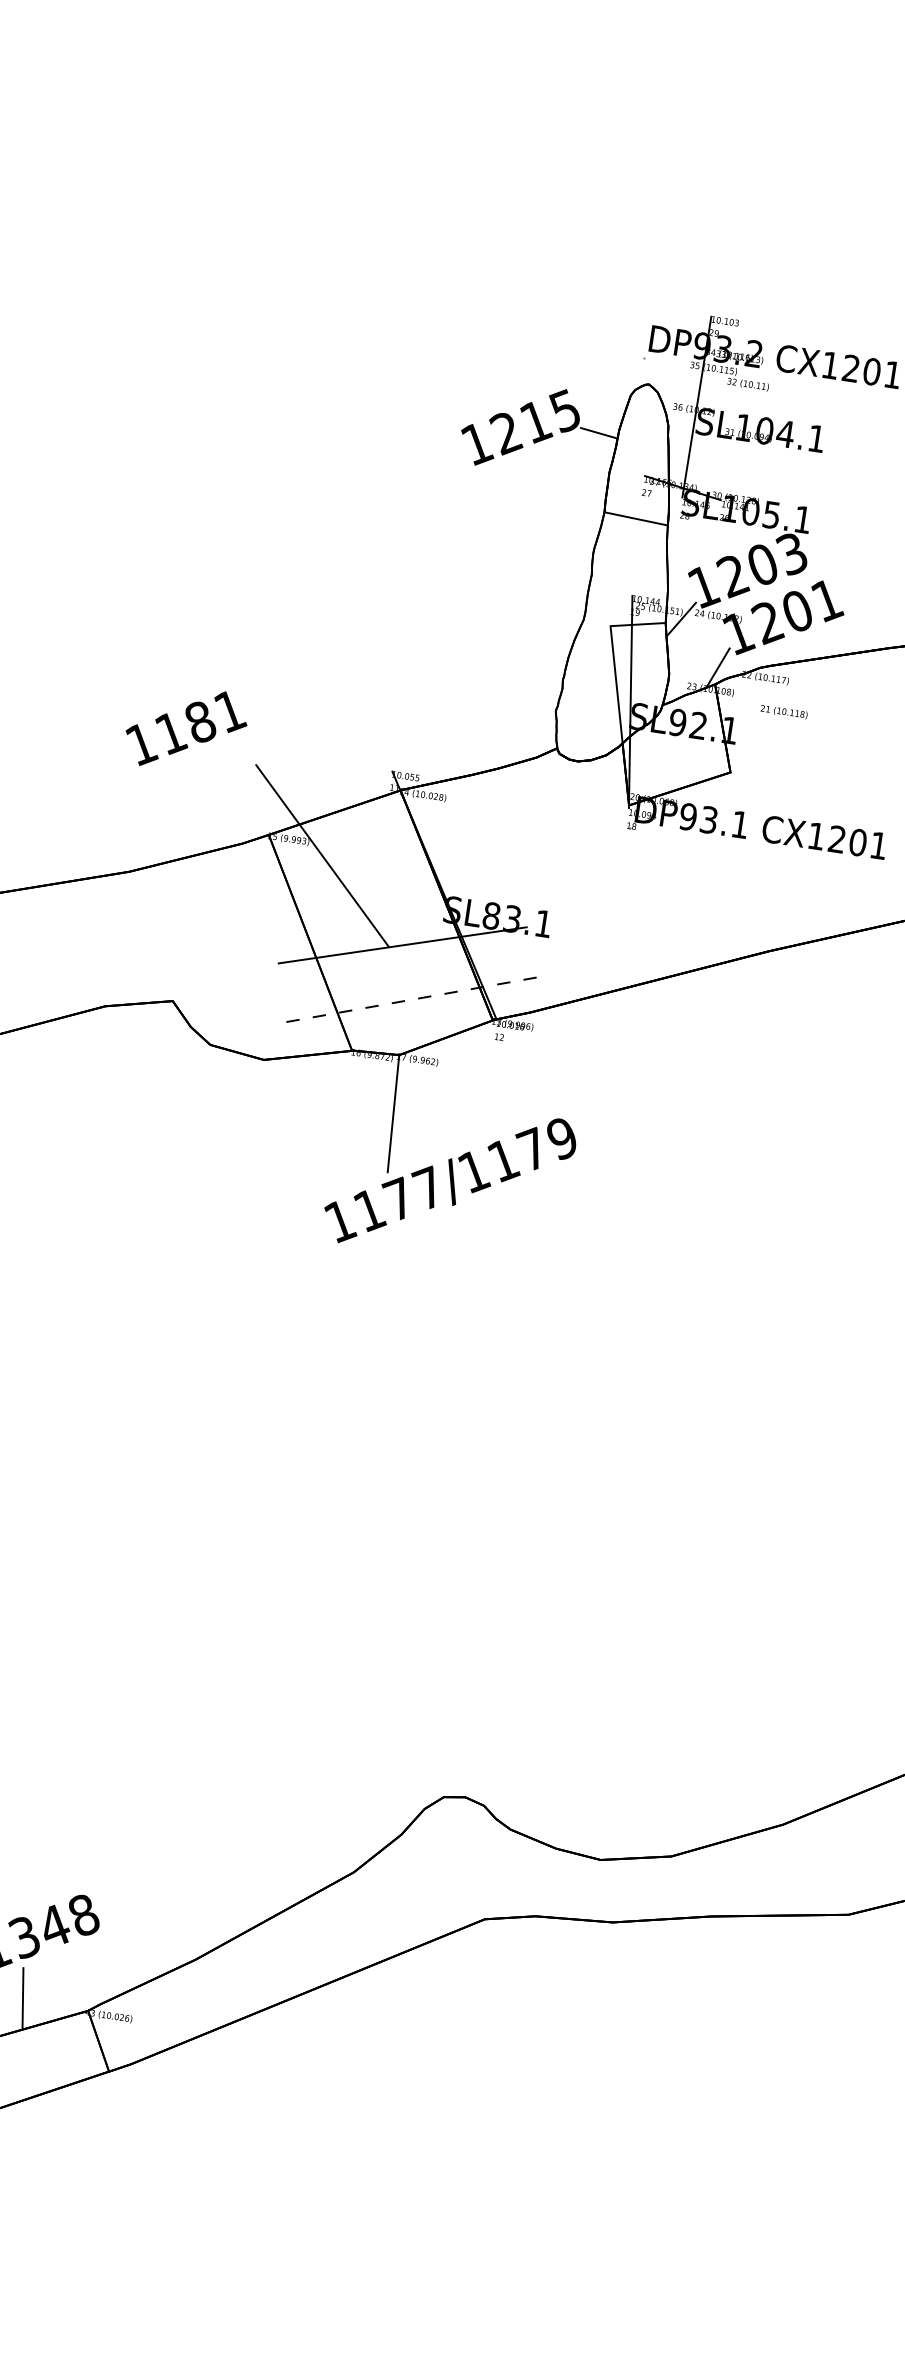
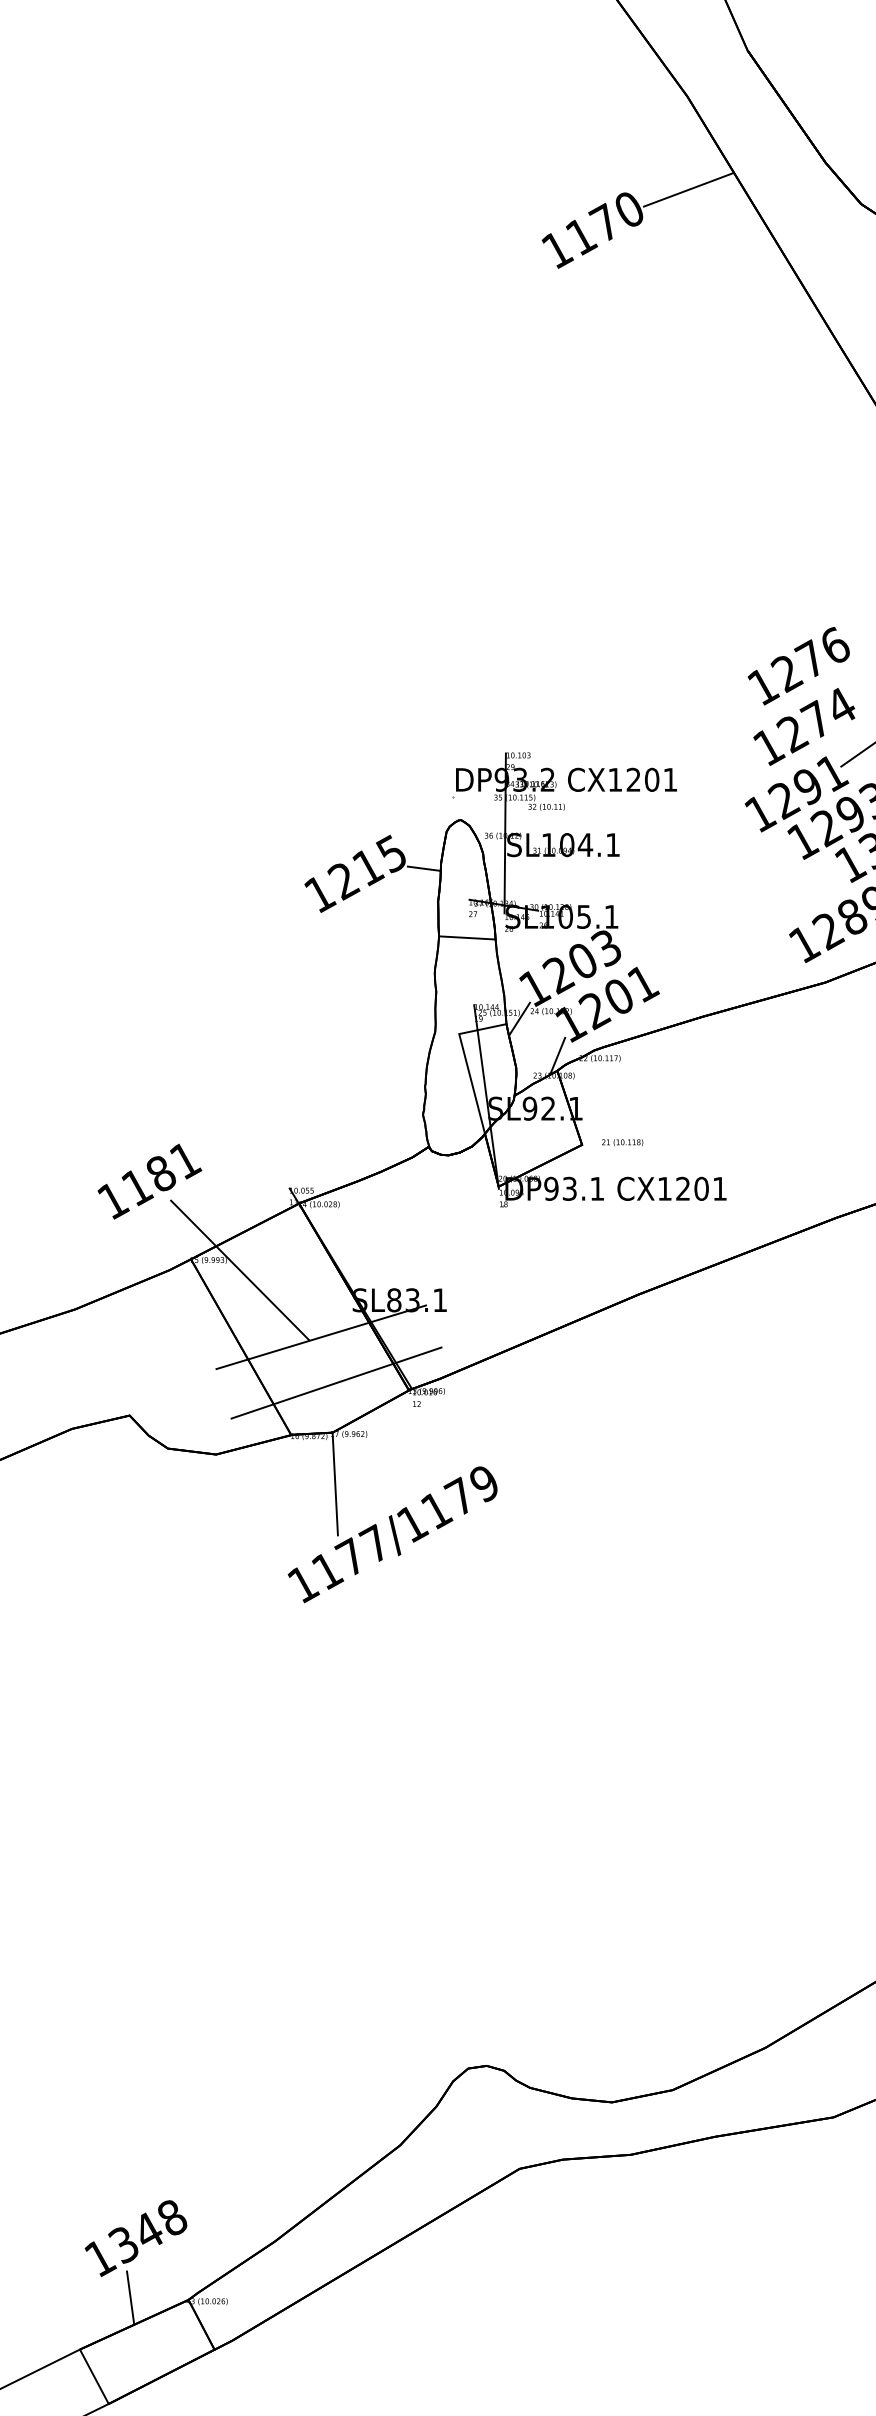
text: (784, 711) -> (622, 1142), moved
text: (185, 728) -> (149, 1181), moved
line: (412, 1000) -> (336, 1383), dashed -> solid

